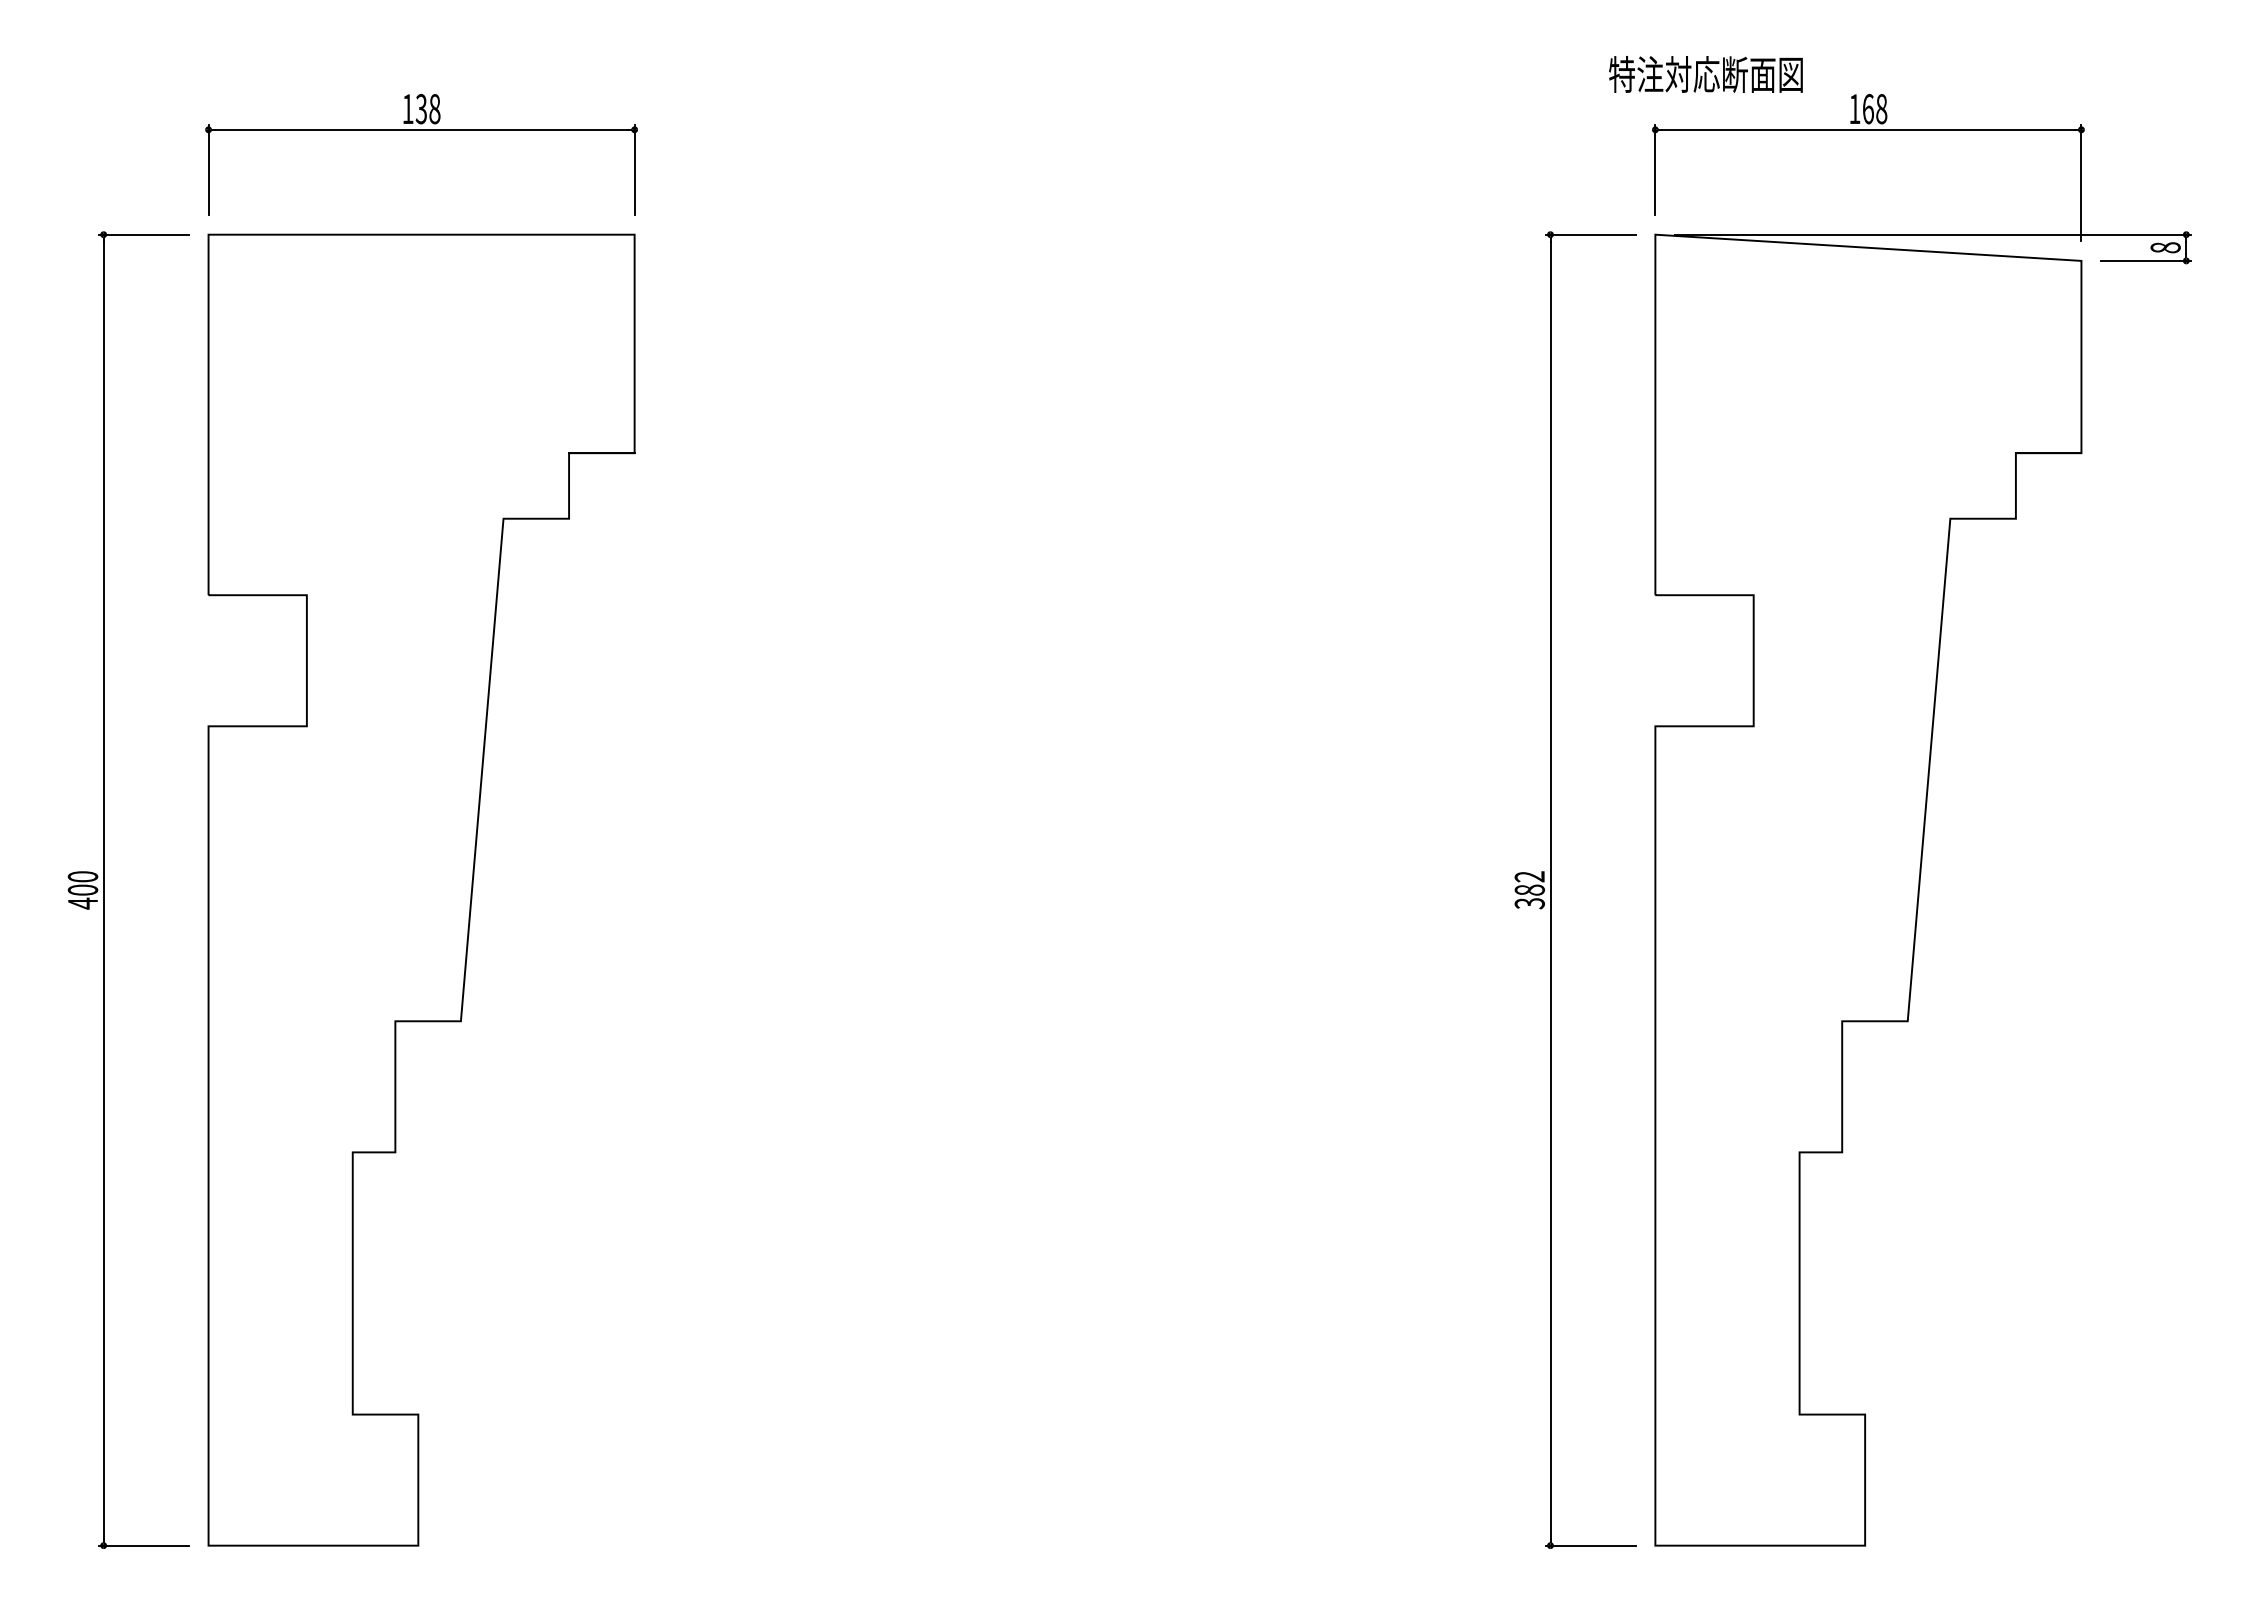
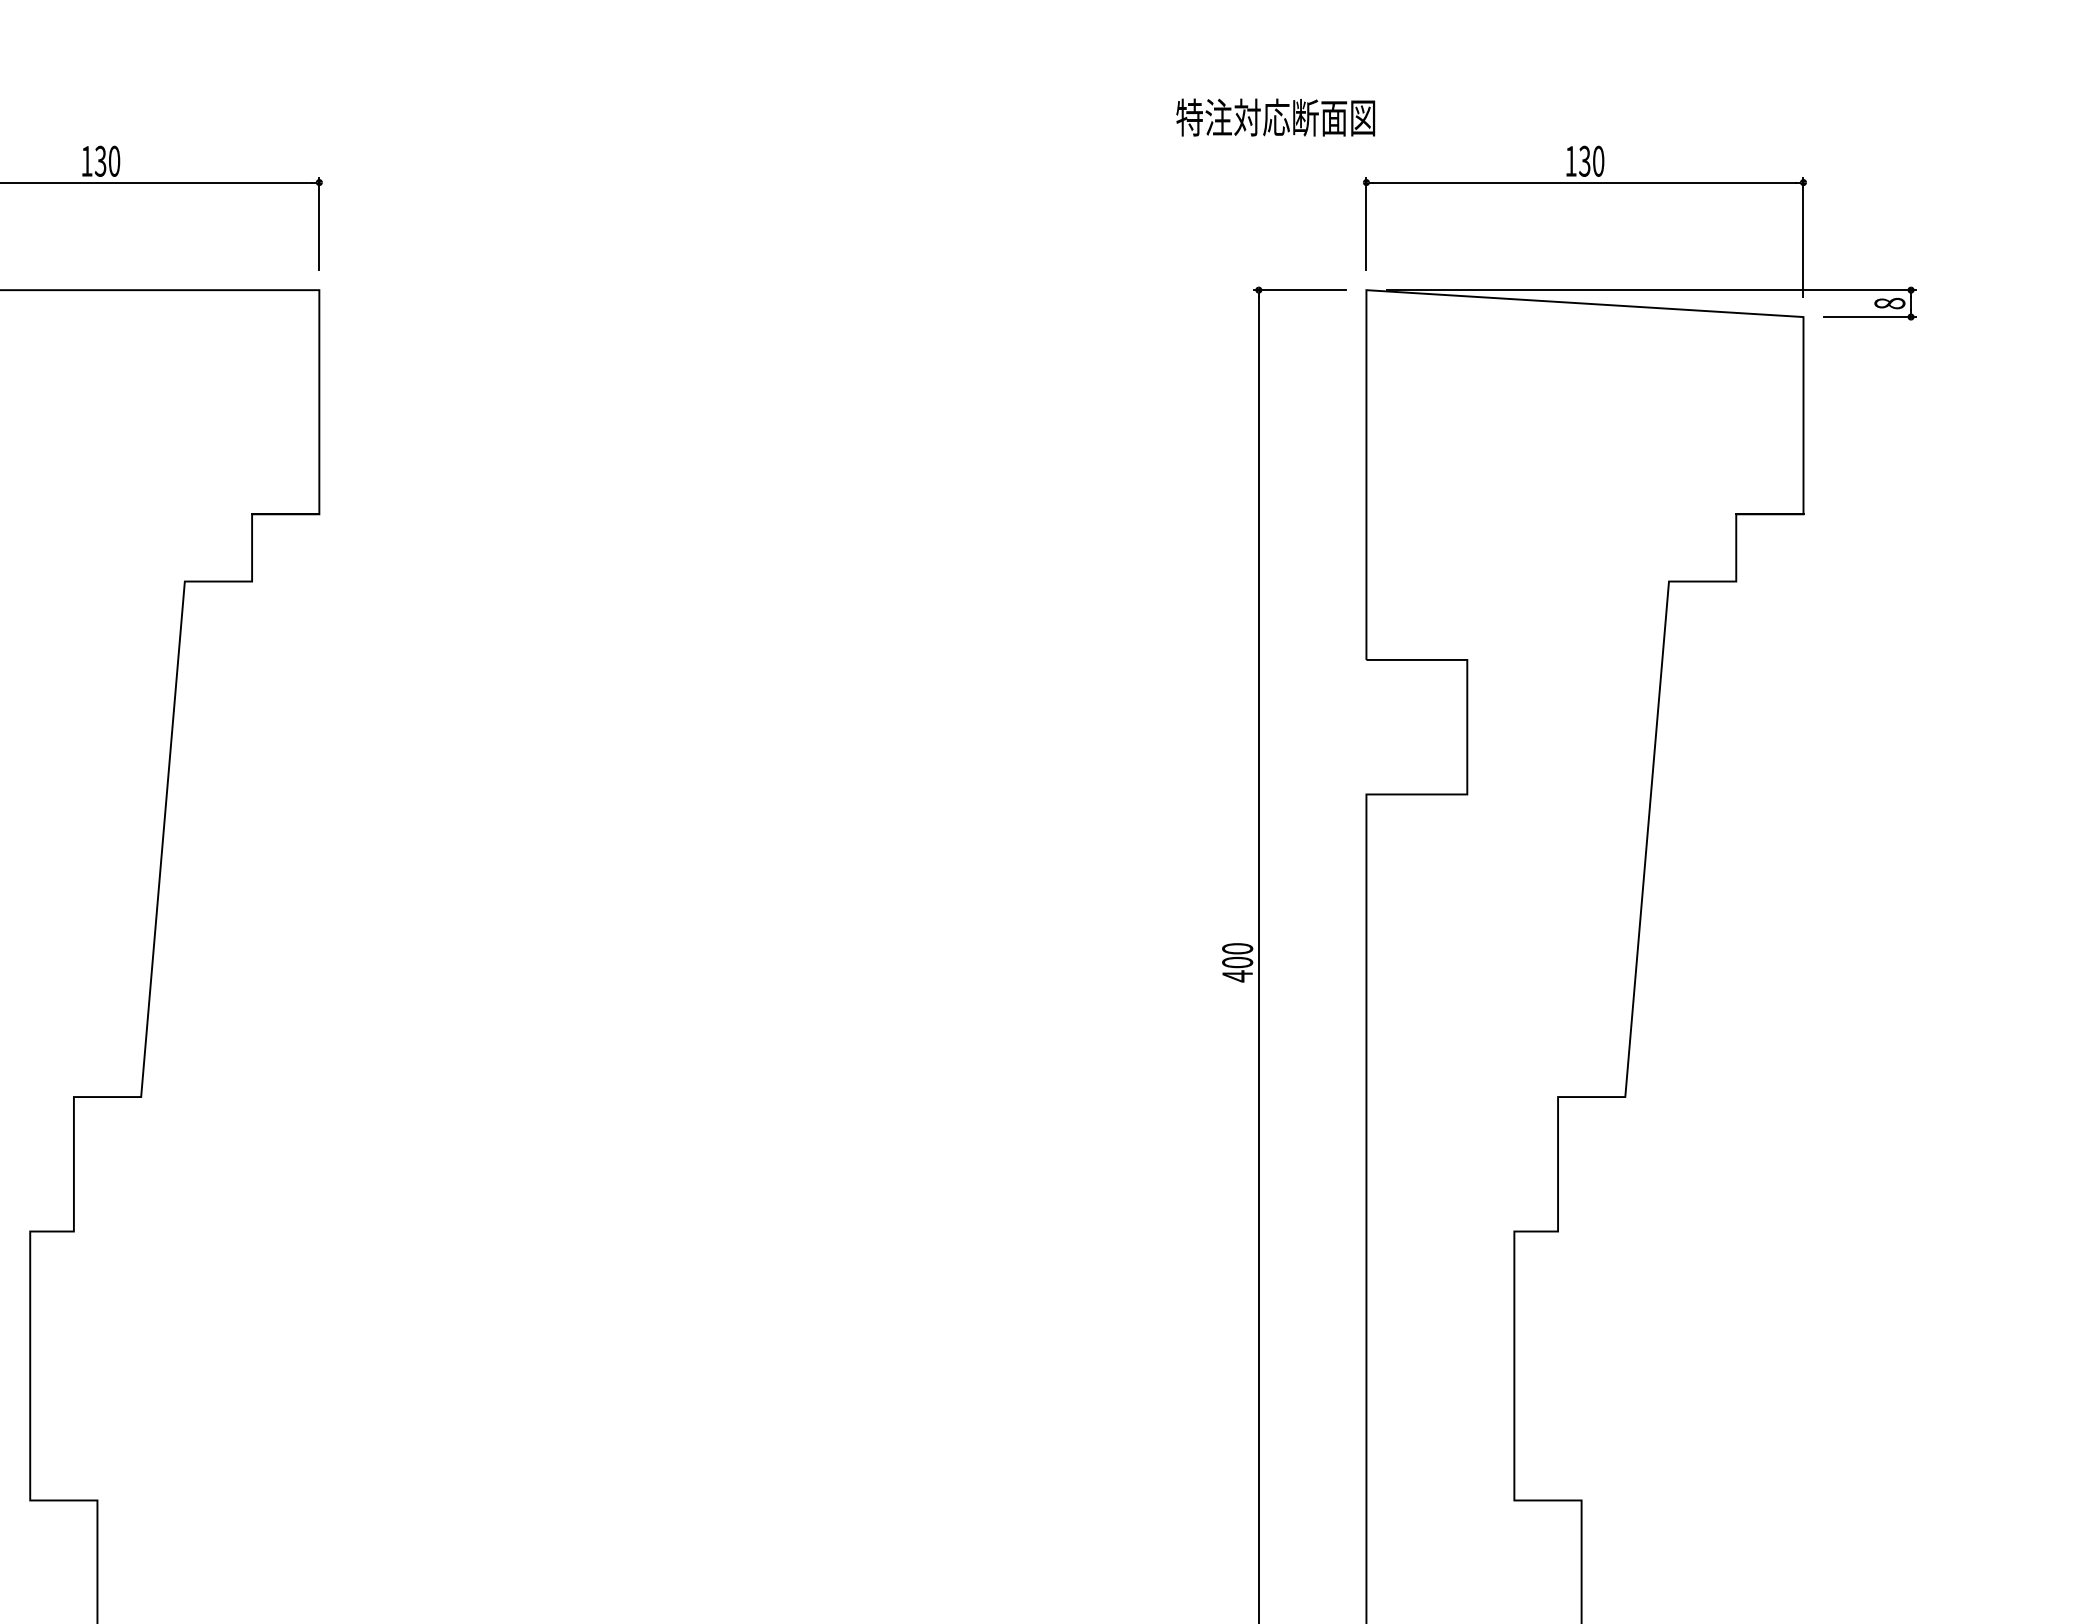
text: (1705, 74) -> (1275, 117), moved
text: (1874, 108) -> (1591, 160), 168 -> 130
text: (434, 109) -> (114, 161), 138 -> 130
text: (1529, 890) -> (1237, 962), 382 -> 400

